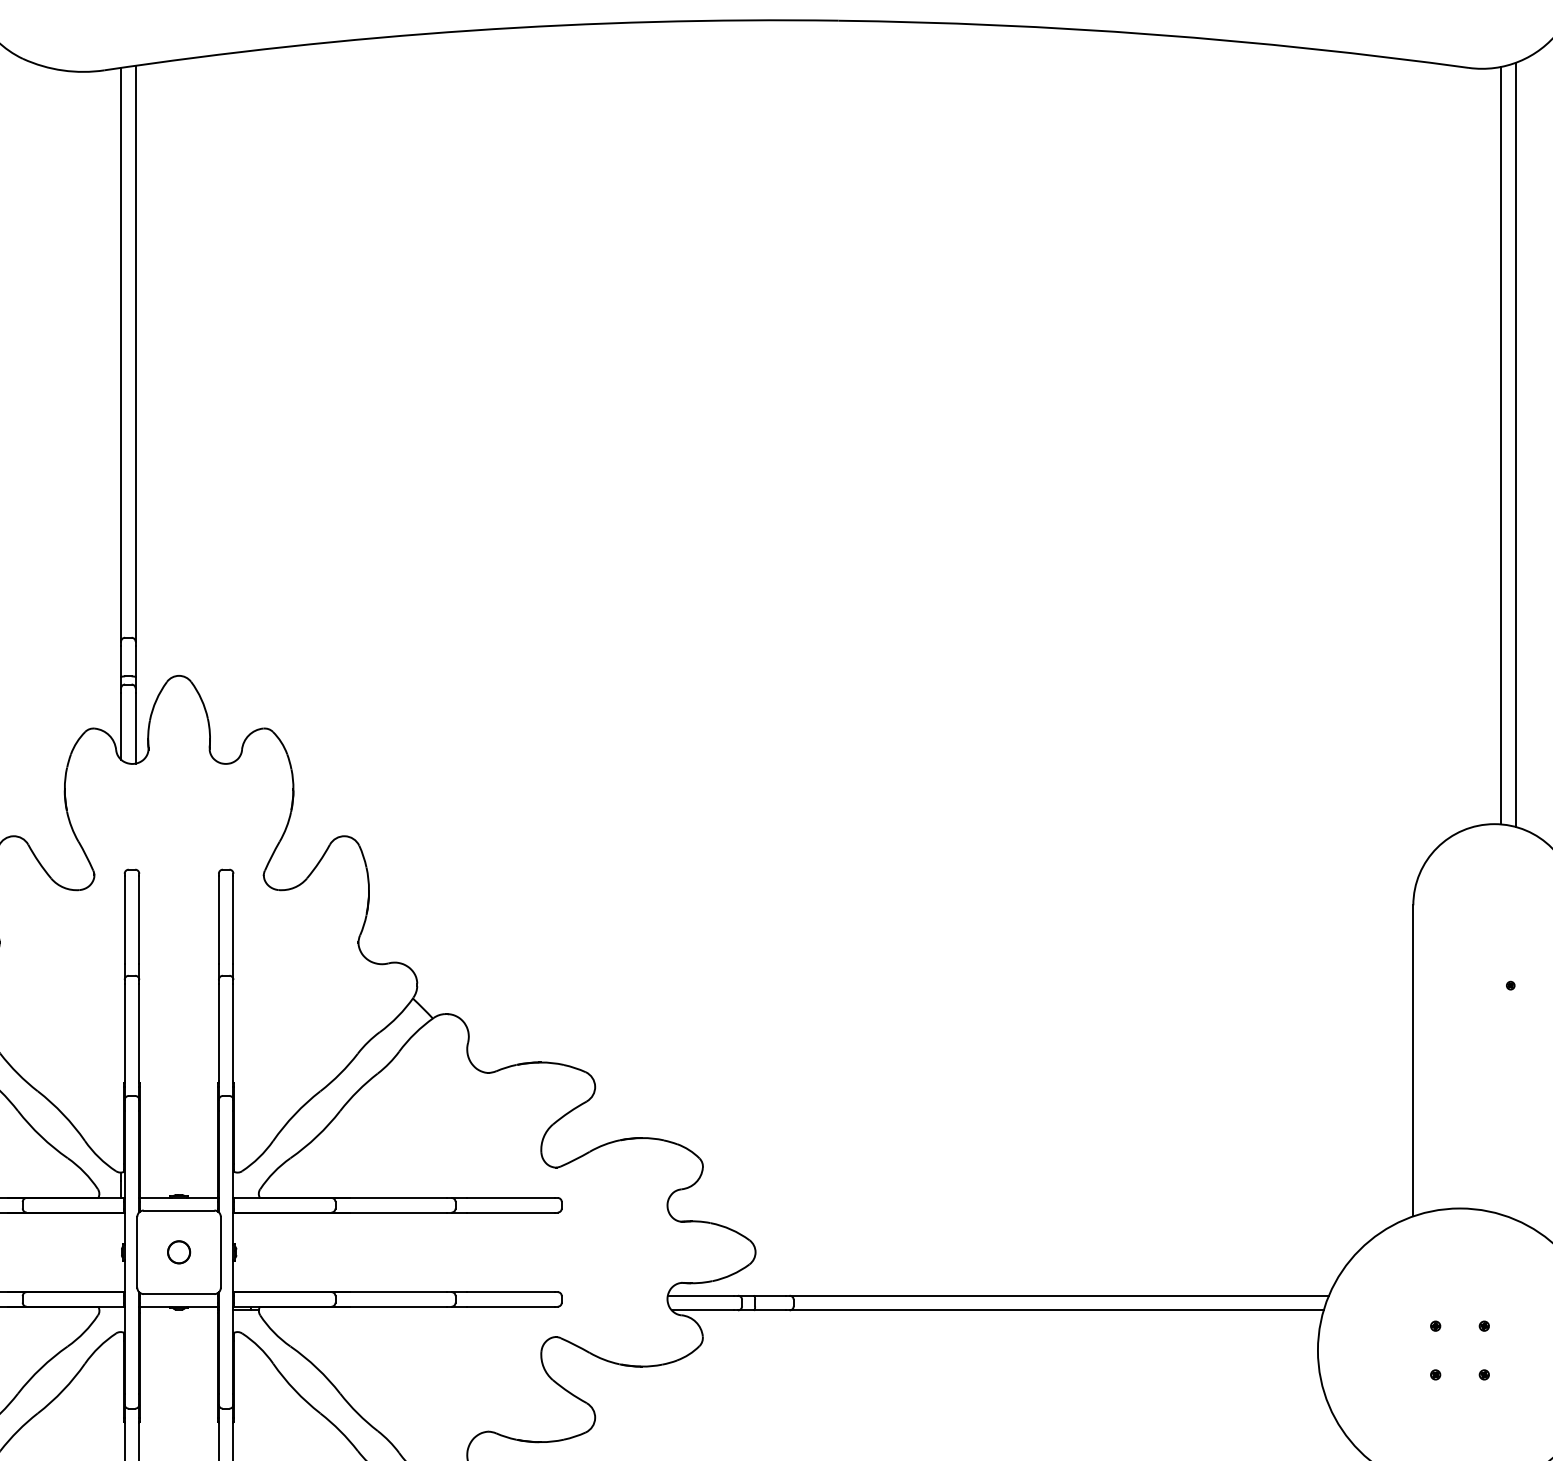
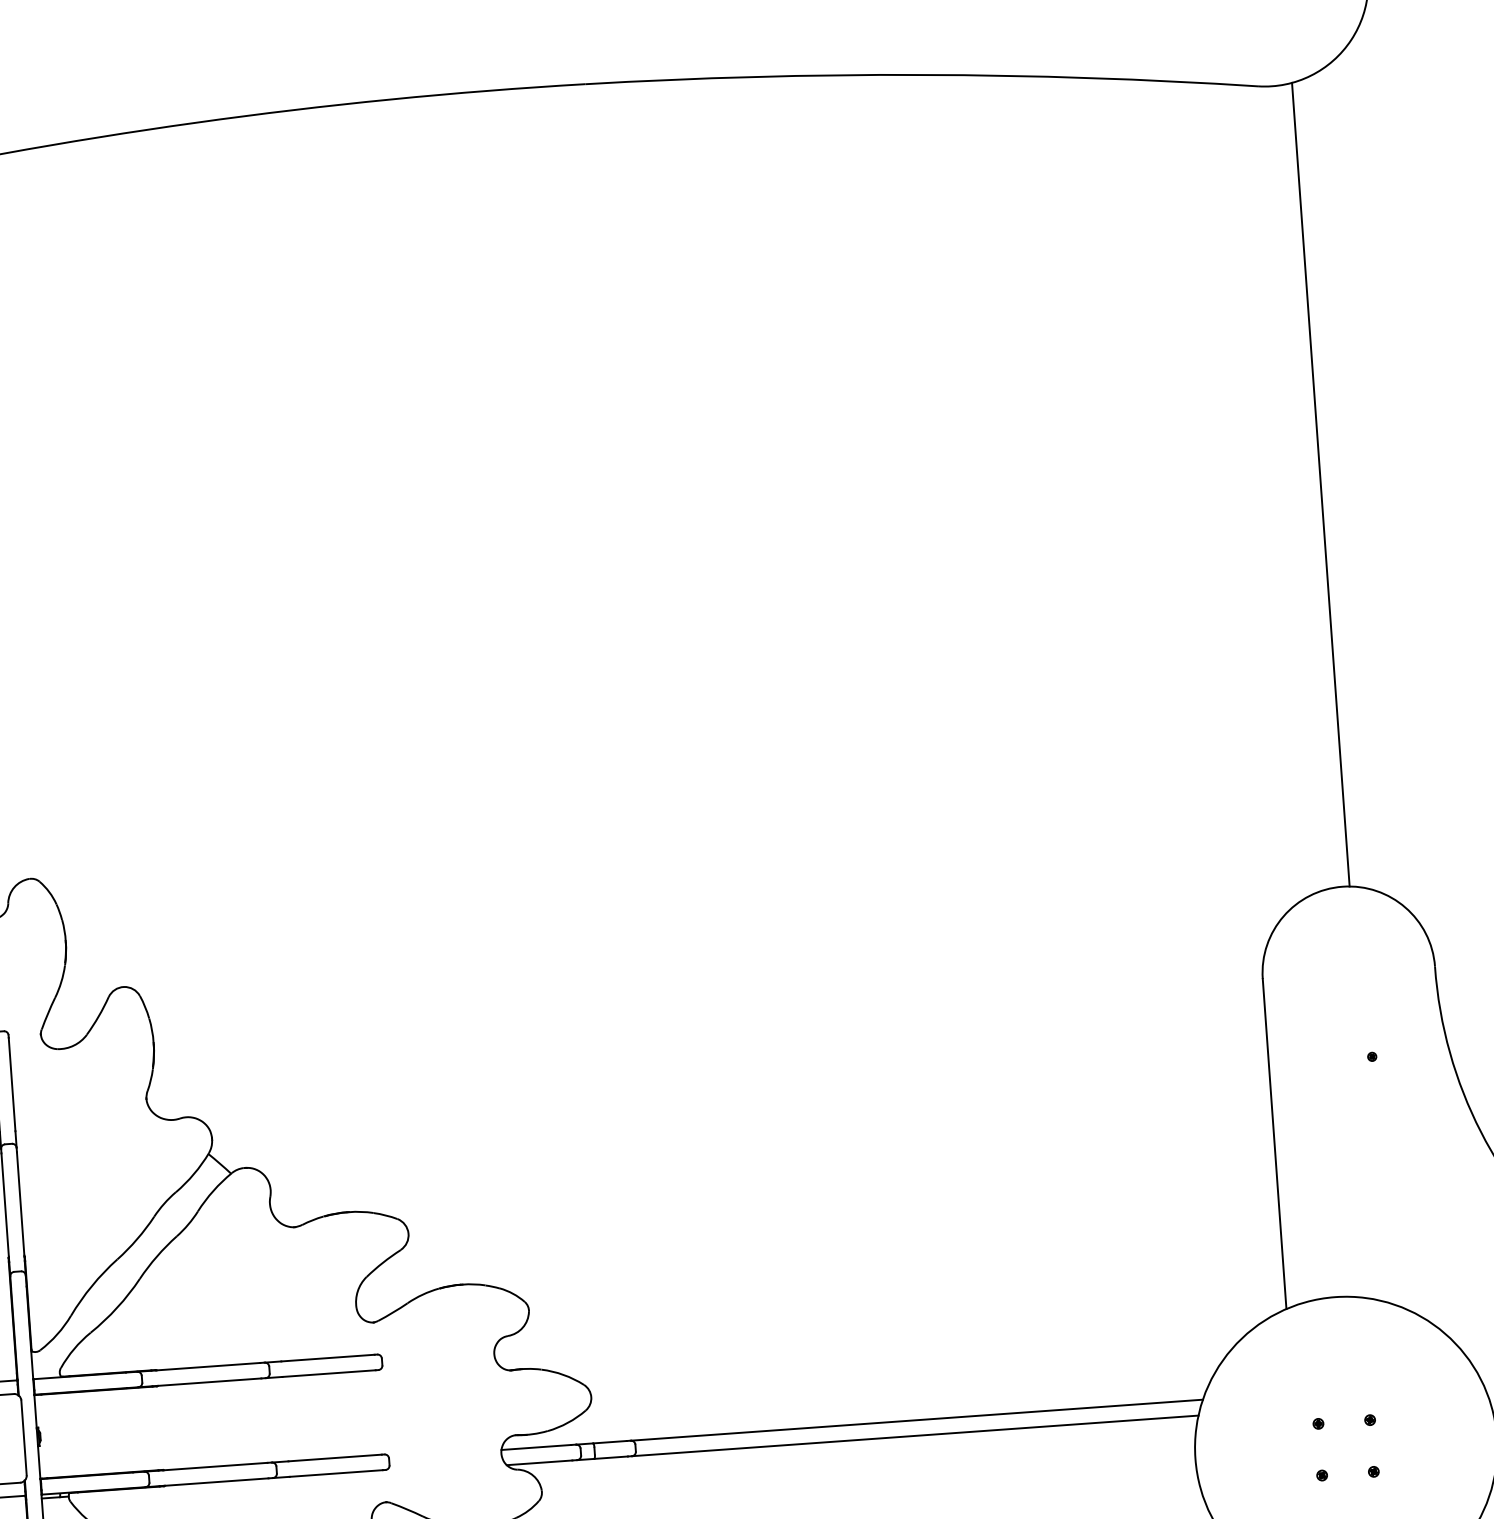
line: (1515, 444) -> (1336, 482), removed

